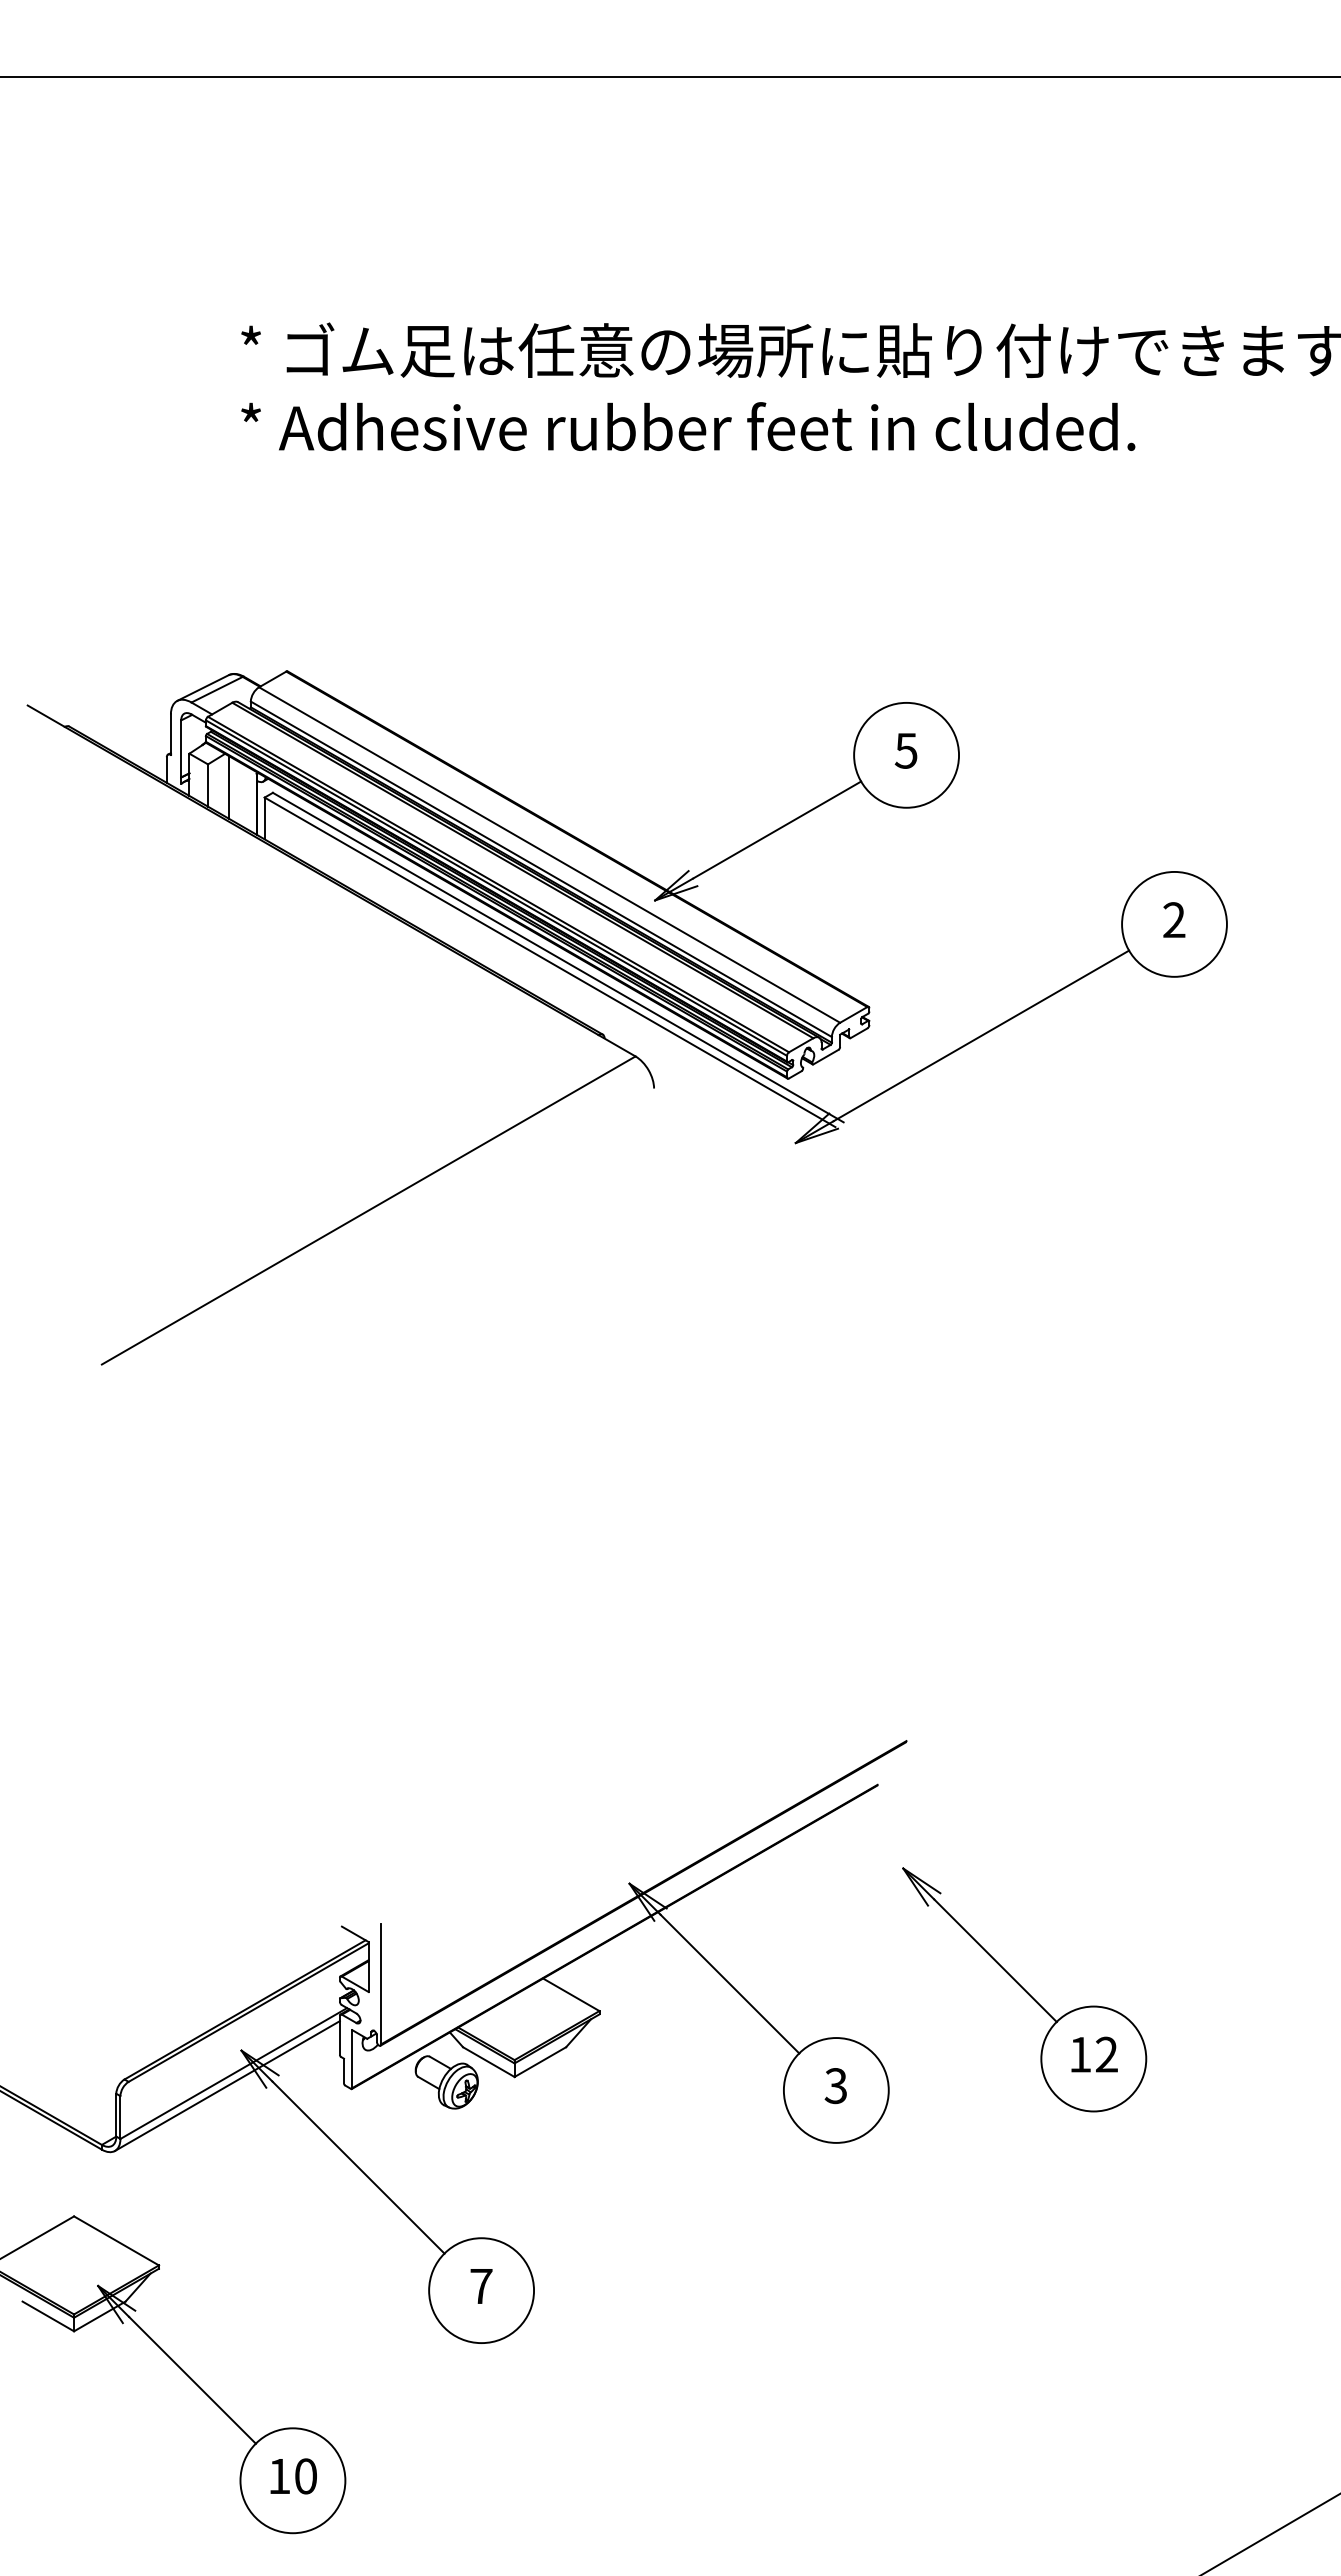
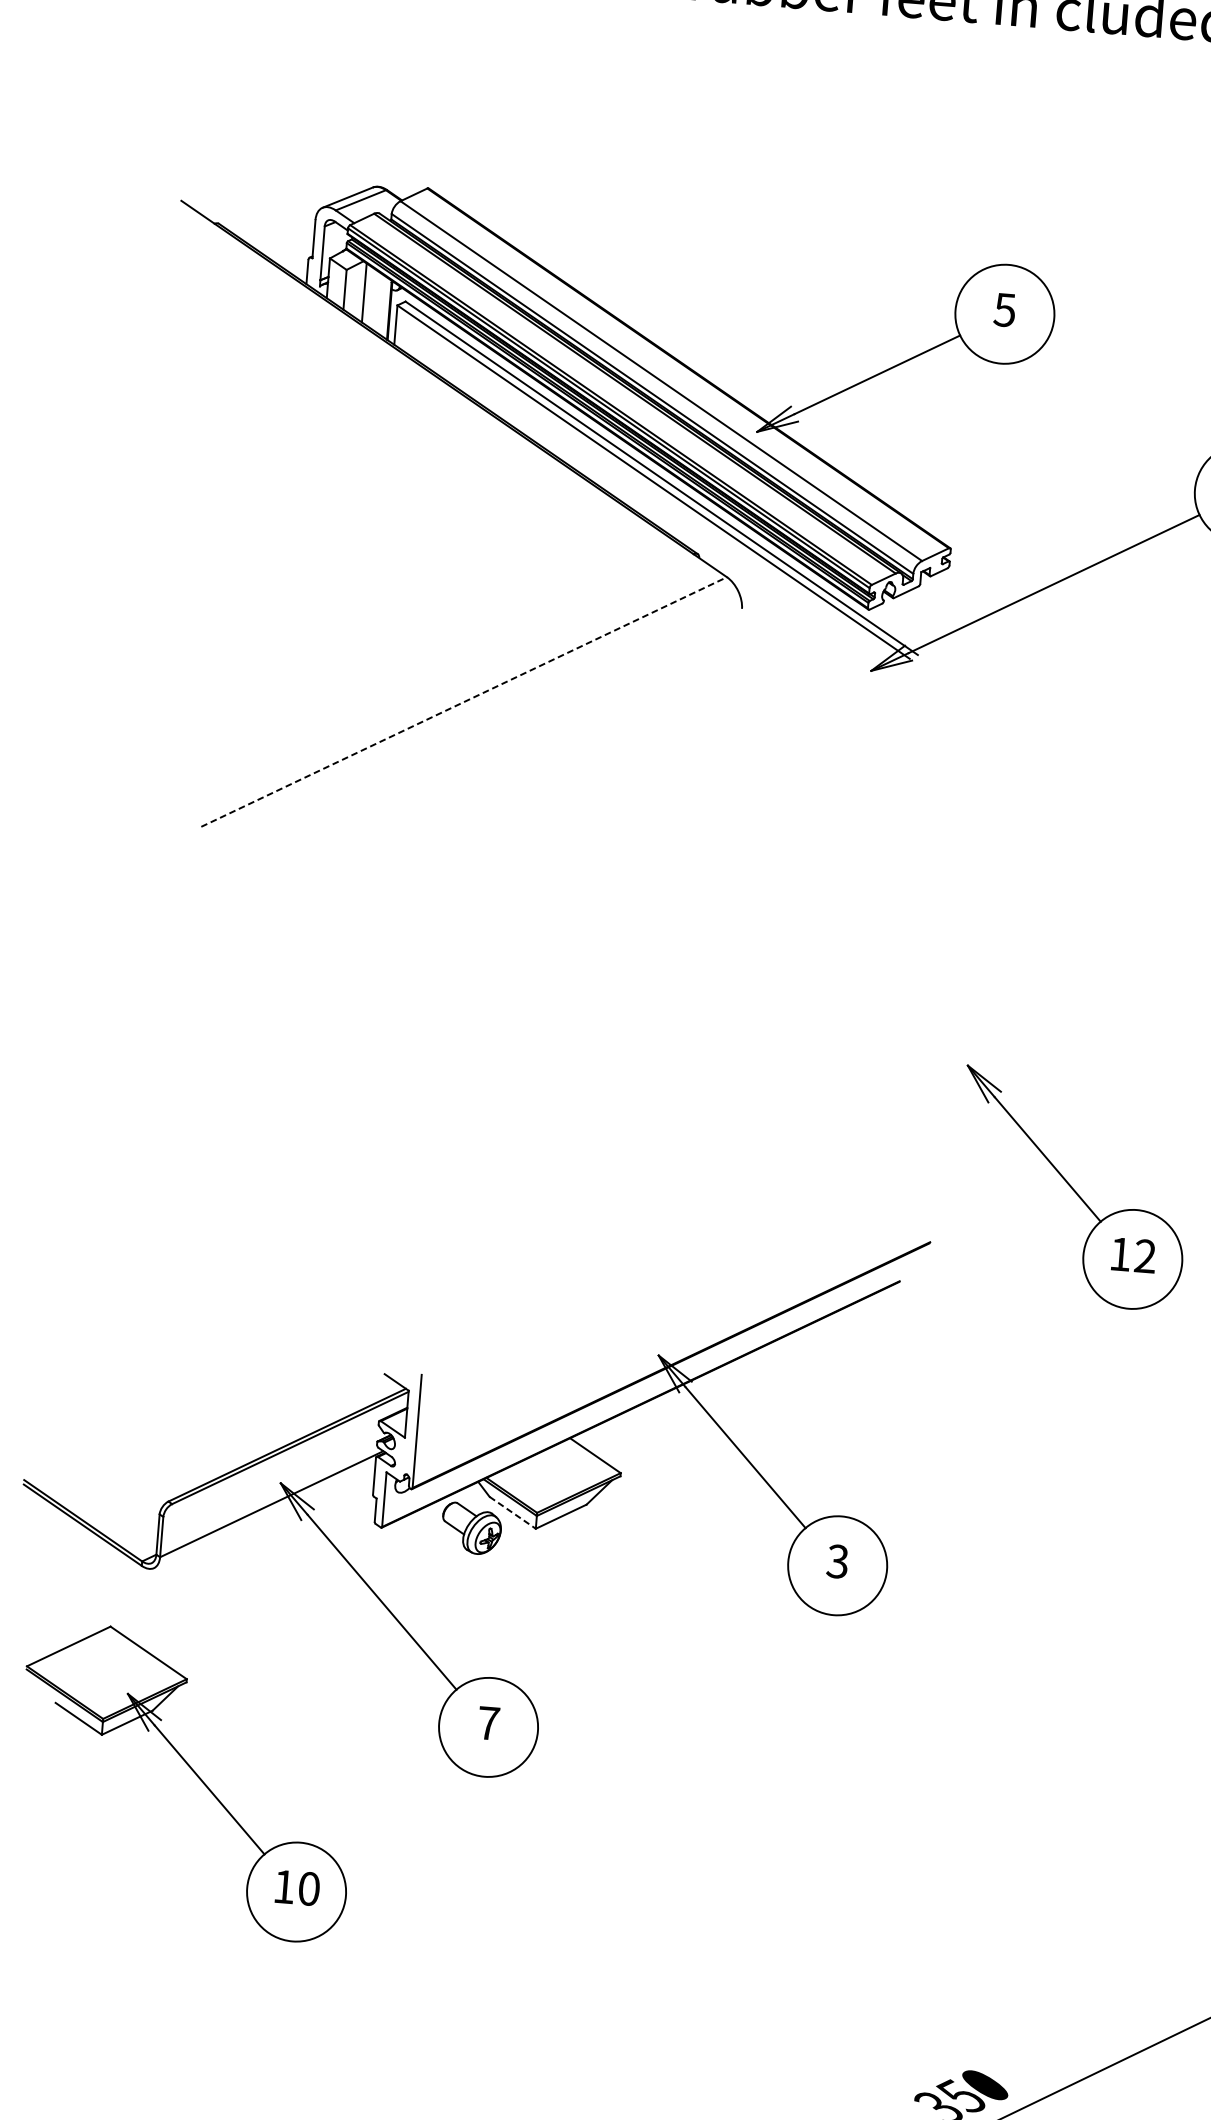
line: (369, 1210) -> (464, 702), solid -> dashed
part: (1024, 1989) -> (1072, 1188), moved
line: (488, 2062) -> (512, 1513), solid -> dashed
line: (227, 2085) -> (264, 1515), removed

